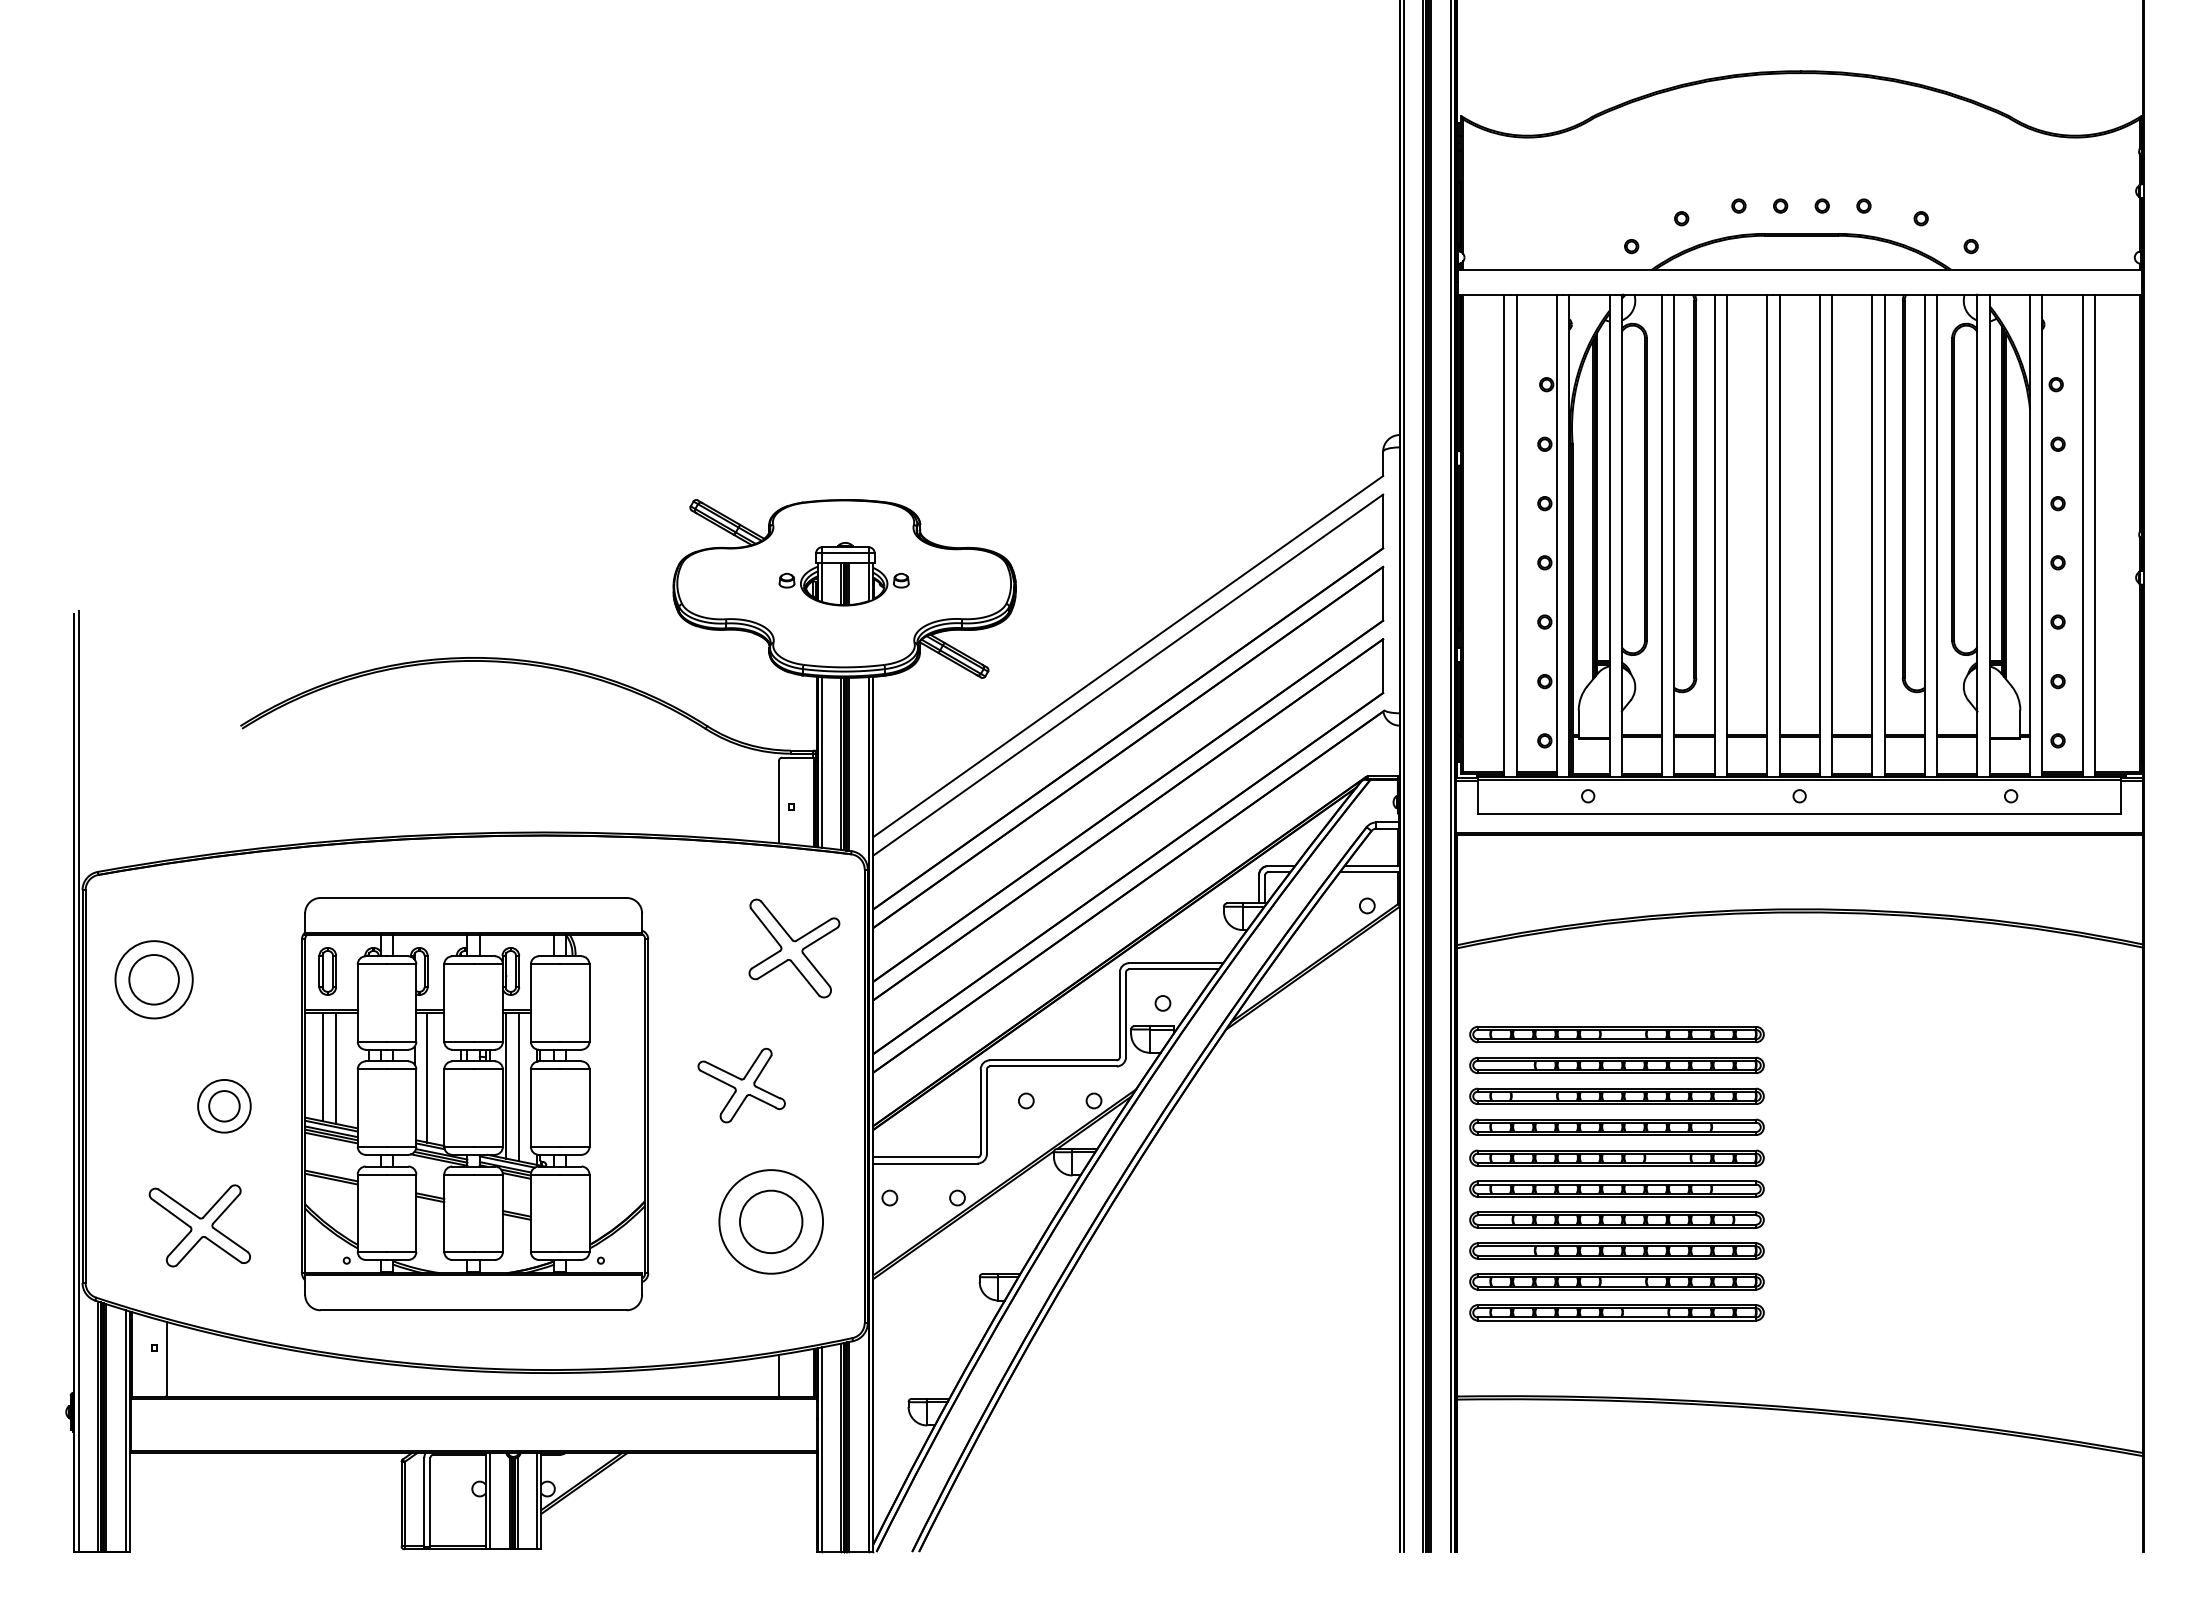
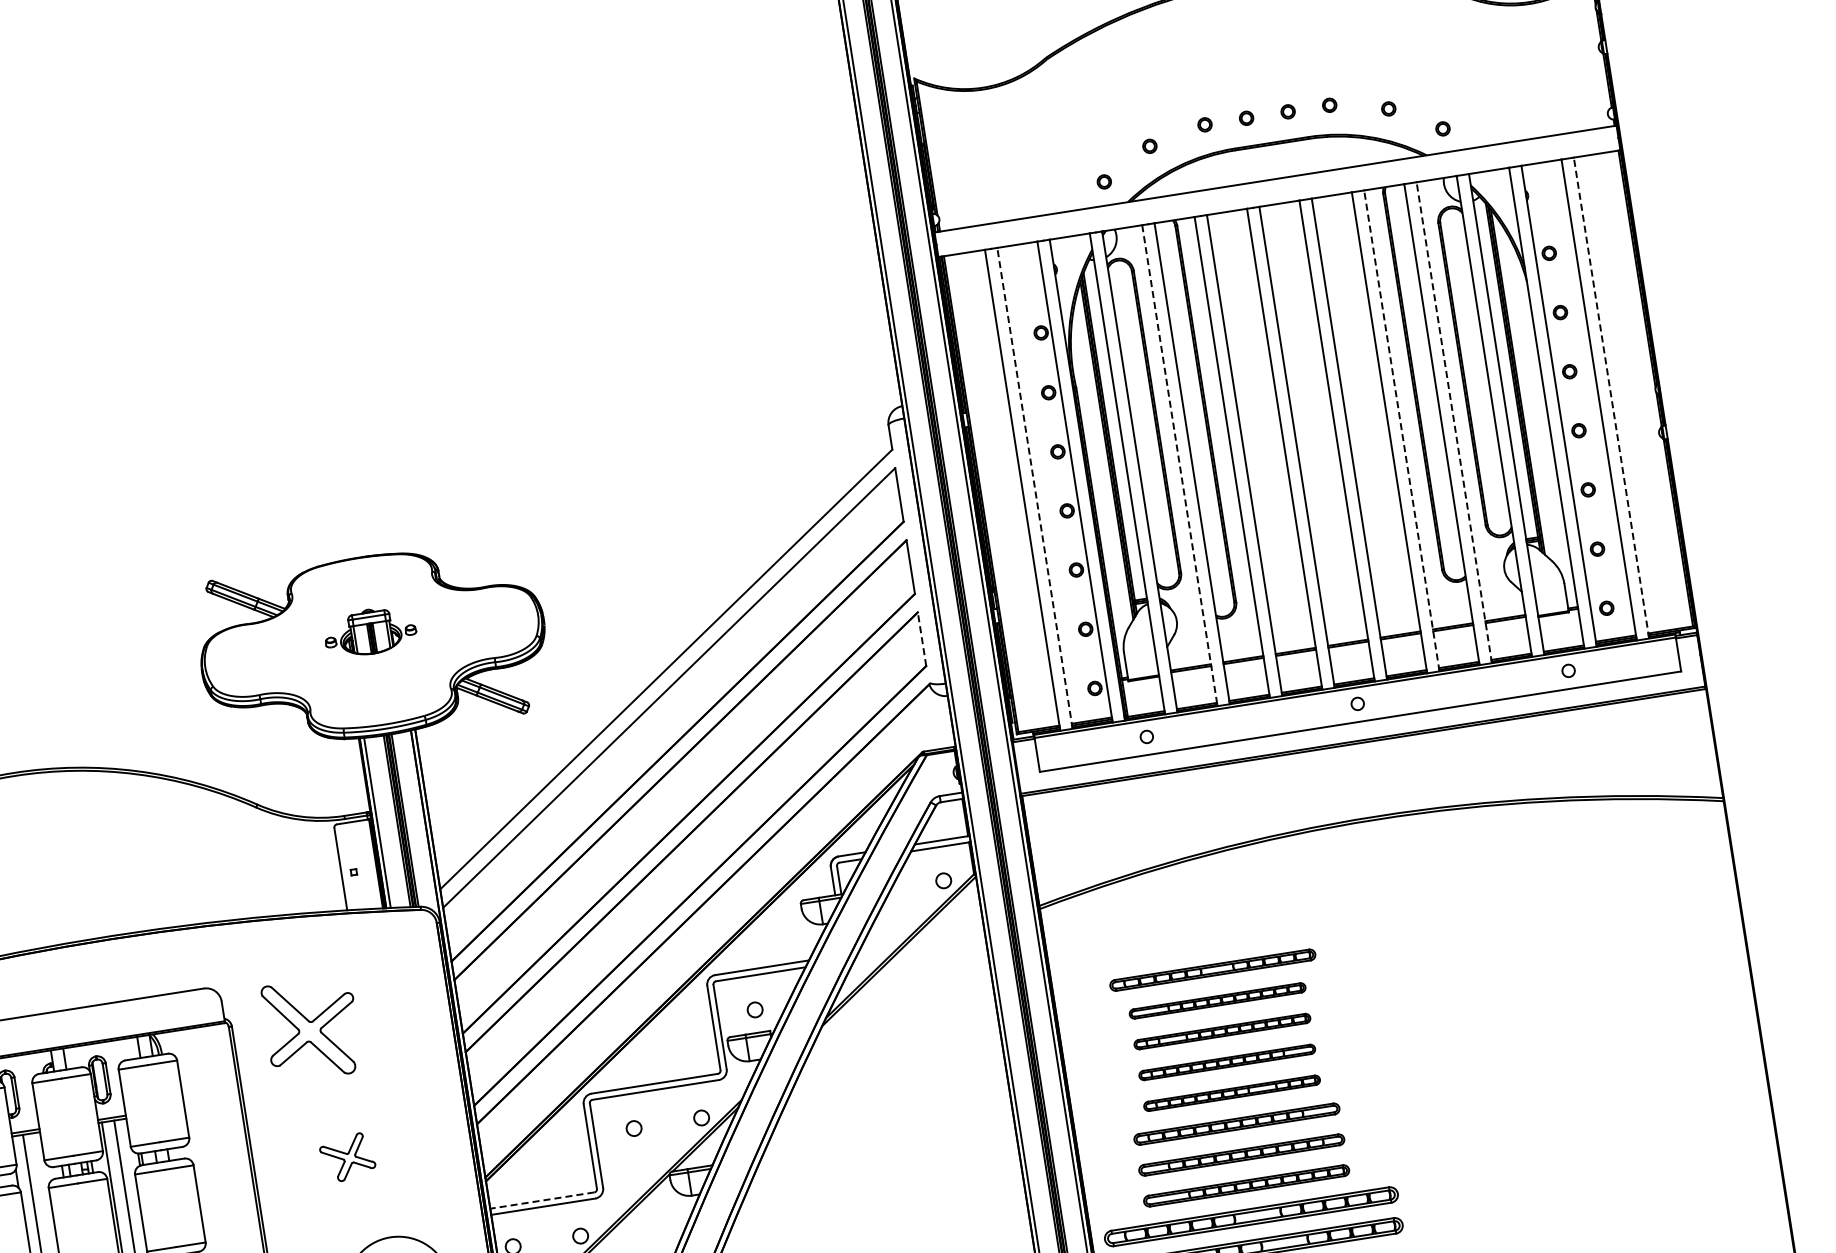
line: (1516, 535) -> (1034, 488), solid -> dashed
line: (1884, 535) -> (1401, 430), solid -> dashed
line: (1937, 535) -> (1454, 422), solid -> dashed
line: (2094, 535) -> (1611, 397), solid -> dashed
line: (1662, 536) -> (1180, 466), solid -> dashed
part: (843, 574) -> (369, 632), size x0.7
line: (1383, 666) -> (922, 639), solid -> dashed
part: (794, 948) -> (312, 1029), moved
part: (1616, 1034) -> (1212, 970), size x0.7
part: (1616, 1065) -> (1217, 1001), size x0.6
part: (741, 1085) -> (347, 1157), size x0.6
part: (1616, 1095) -> (1221, 1030), size x0.6
part: (1616, 1126) -> (1226, 1061), size x0.6
line: (924, 1157) -> (541, 1200), solid -> dashed
part: (1616, 1157) -> (1231, 1092), size x0.6
part: (1616, 1188) -> (1236, 1123), size x0.7
part: (1616, 1219) -> (1241, 1154), size x0.7
part: (1616, 1250) -> (1246, 1185), size x0.7

